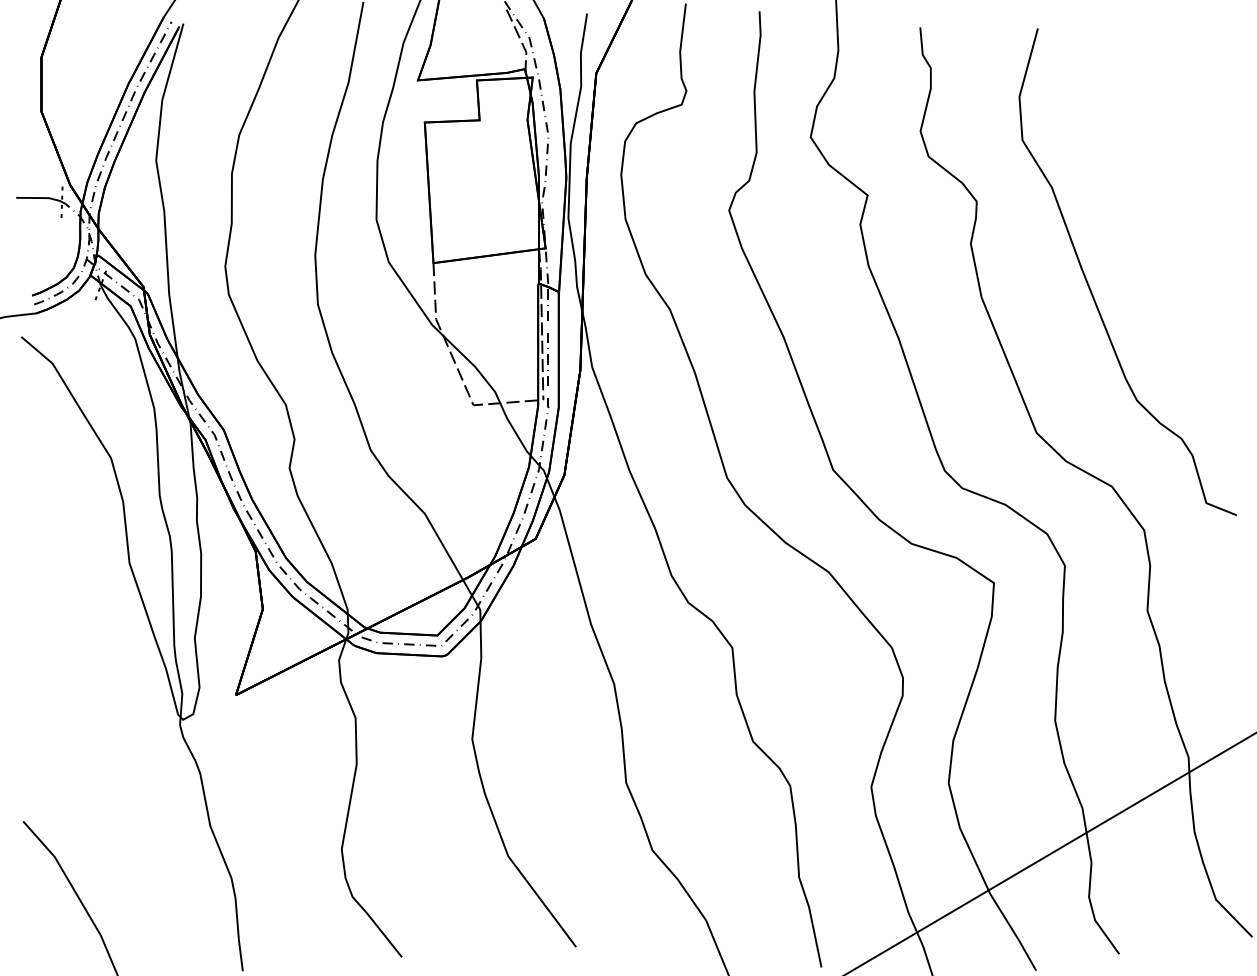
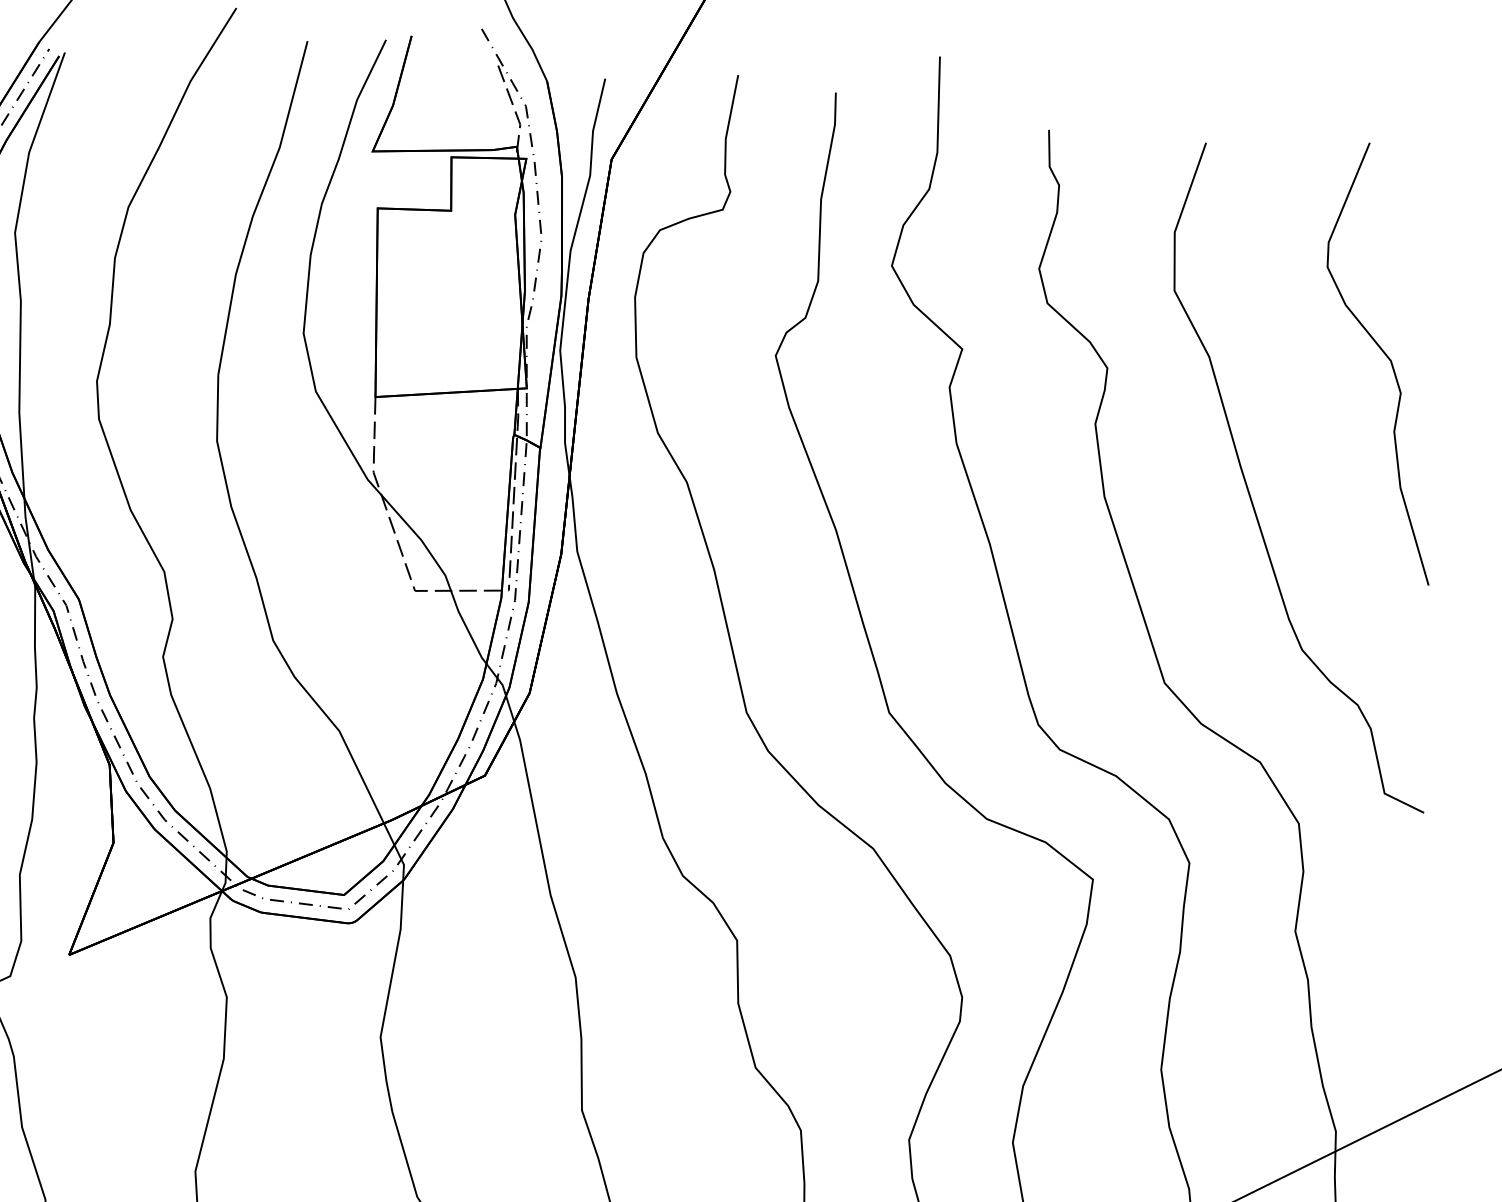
curve: (1185, 180) -> (1388, 360), added

